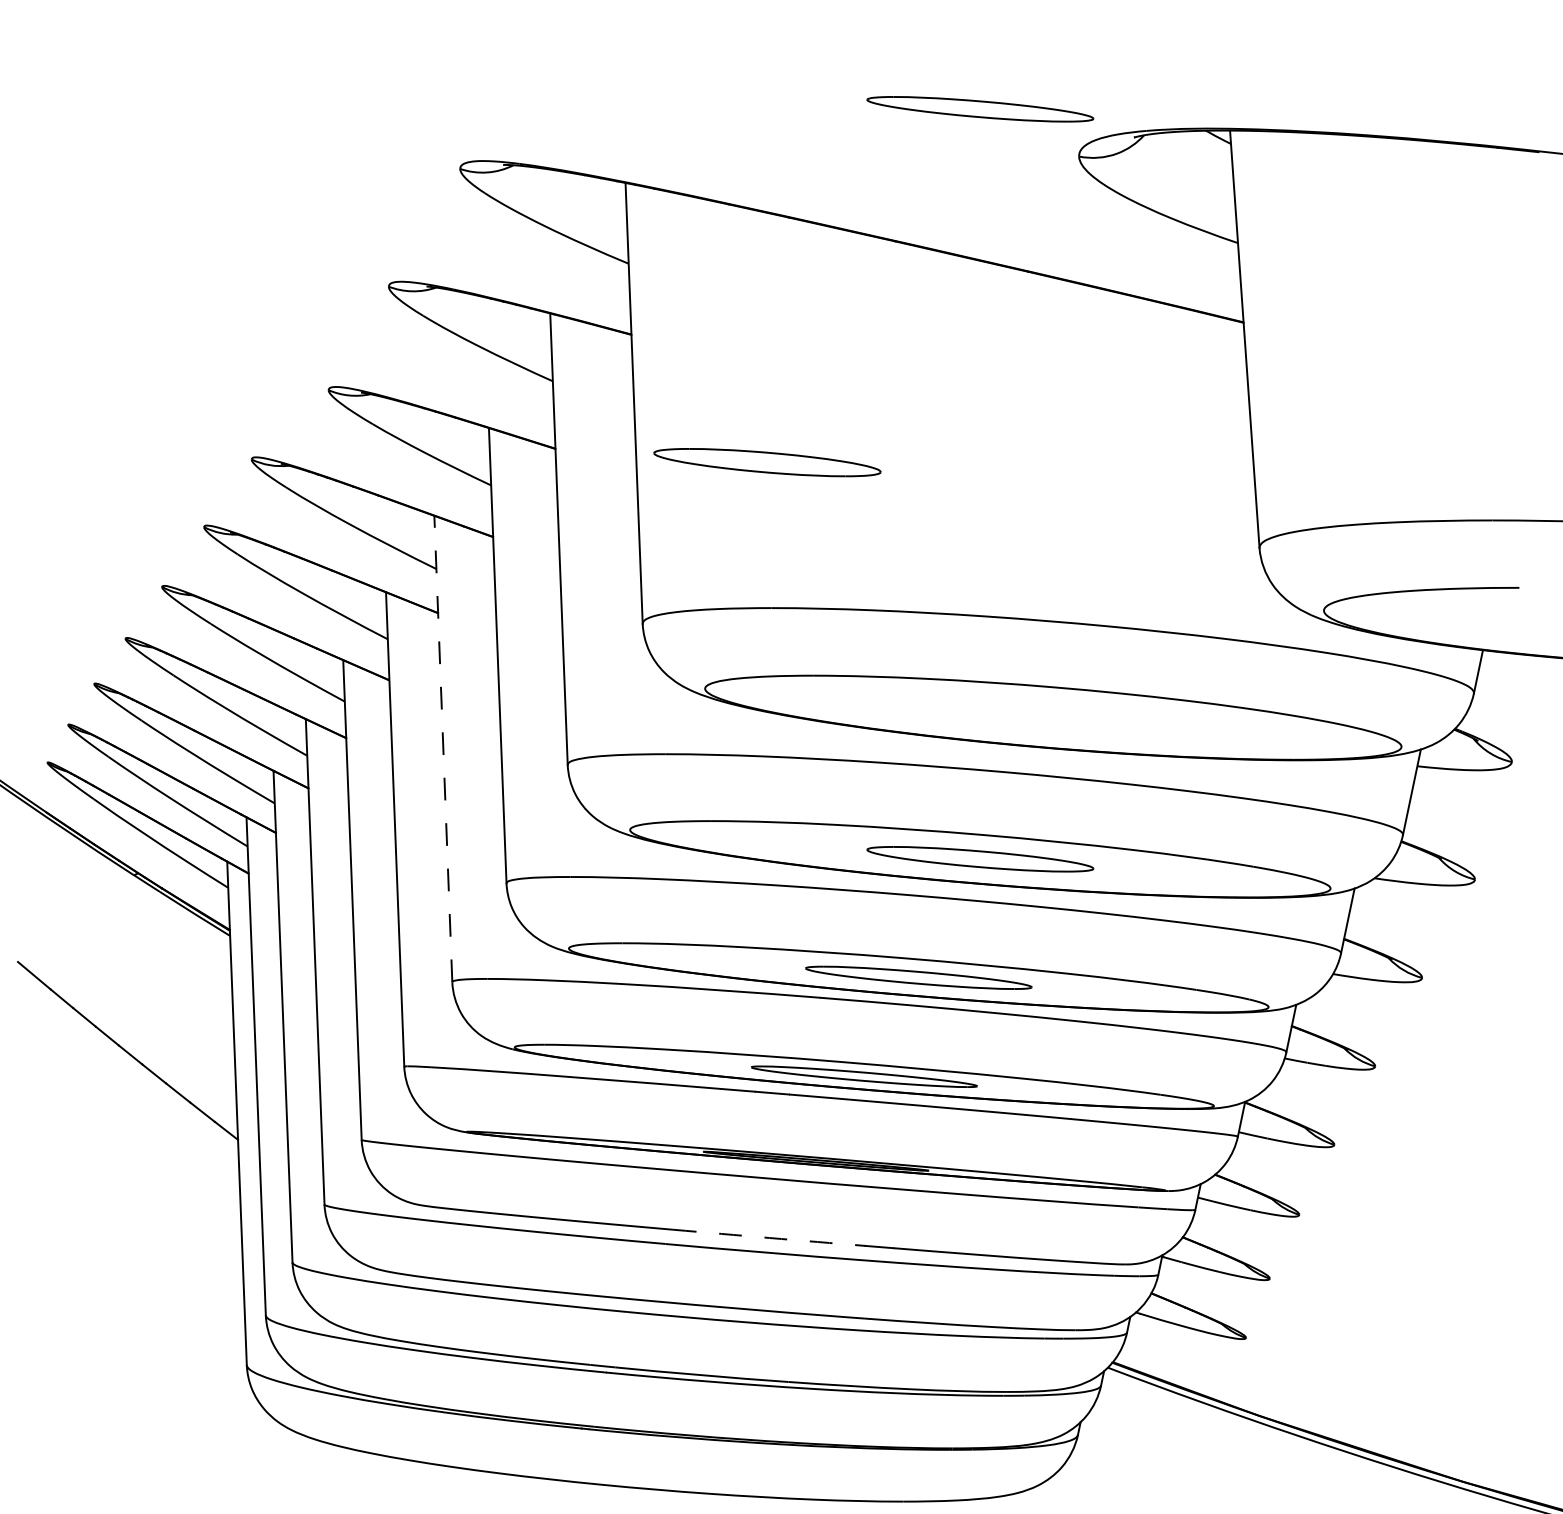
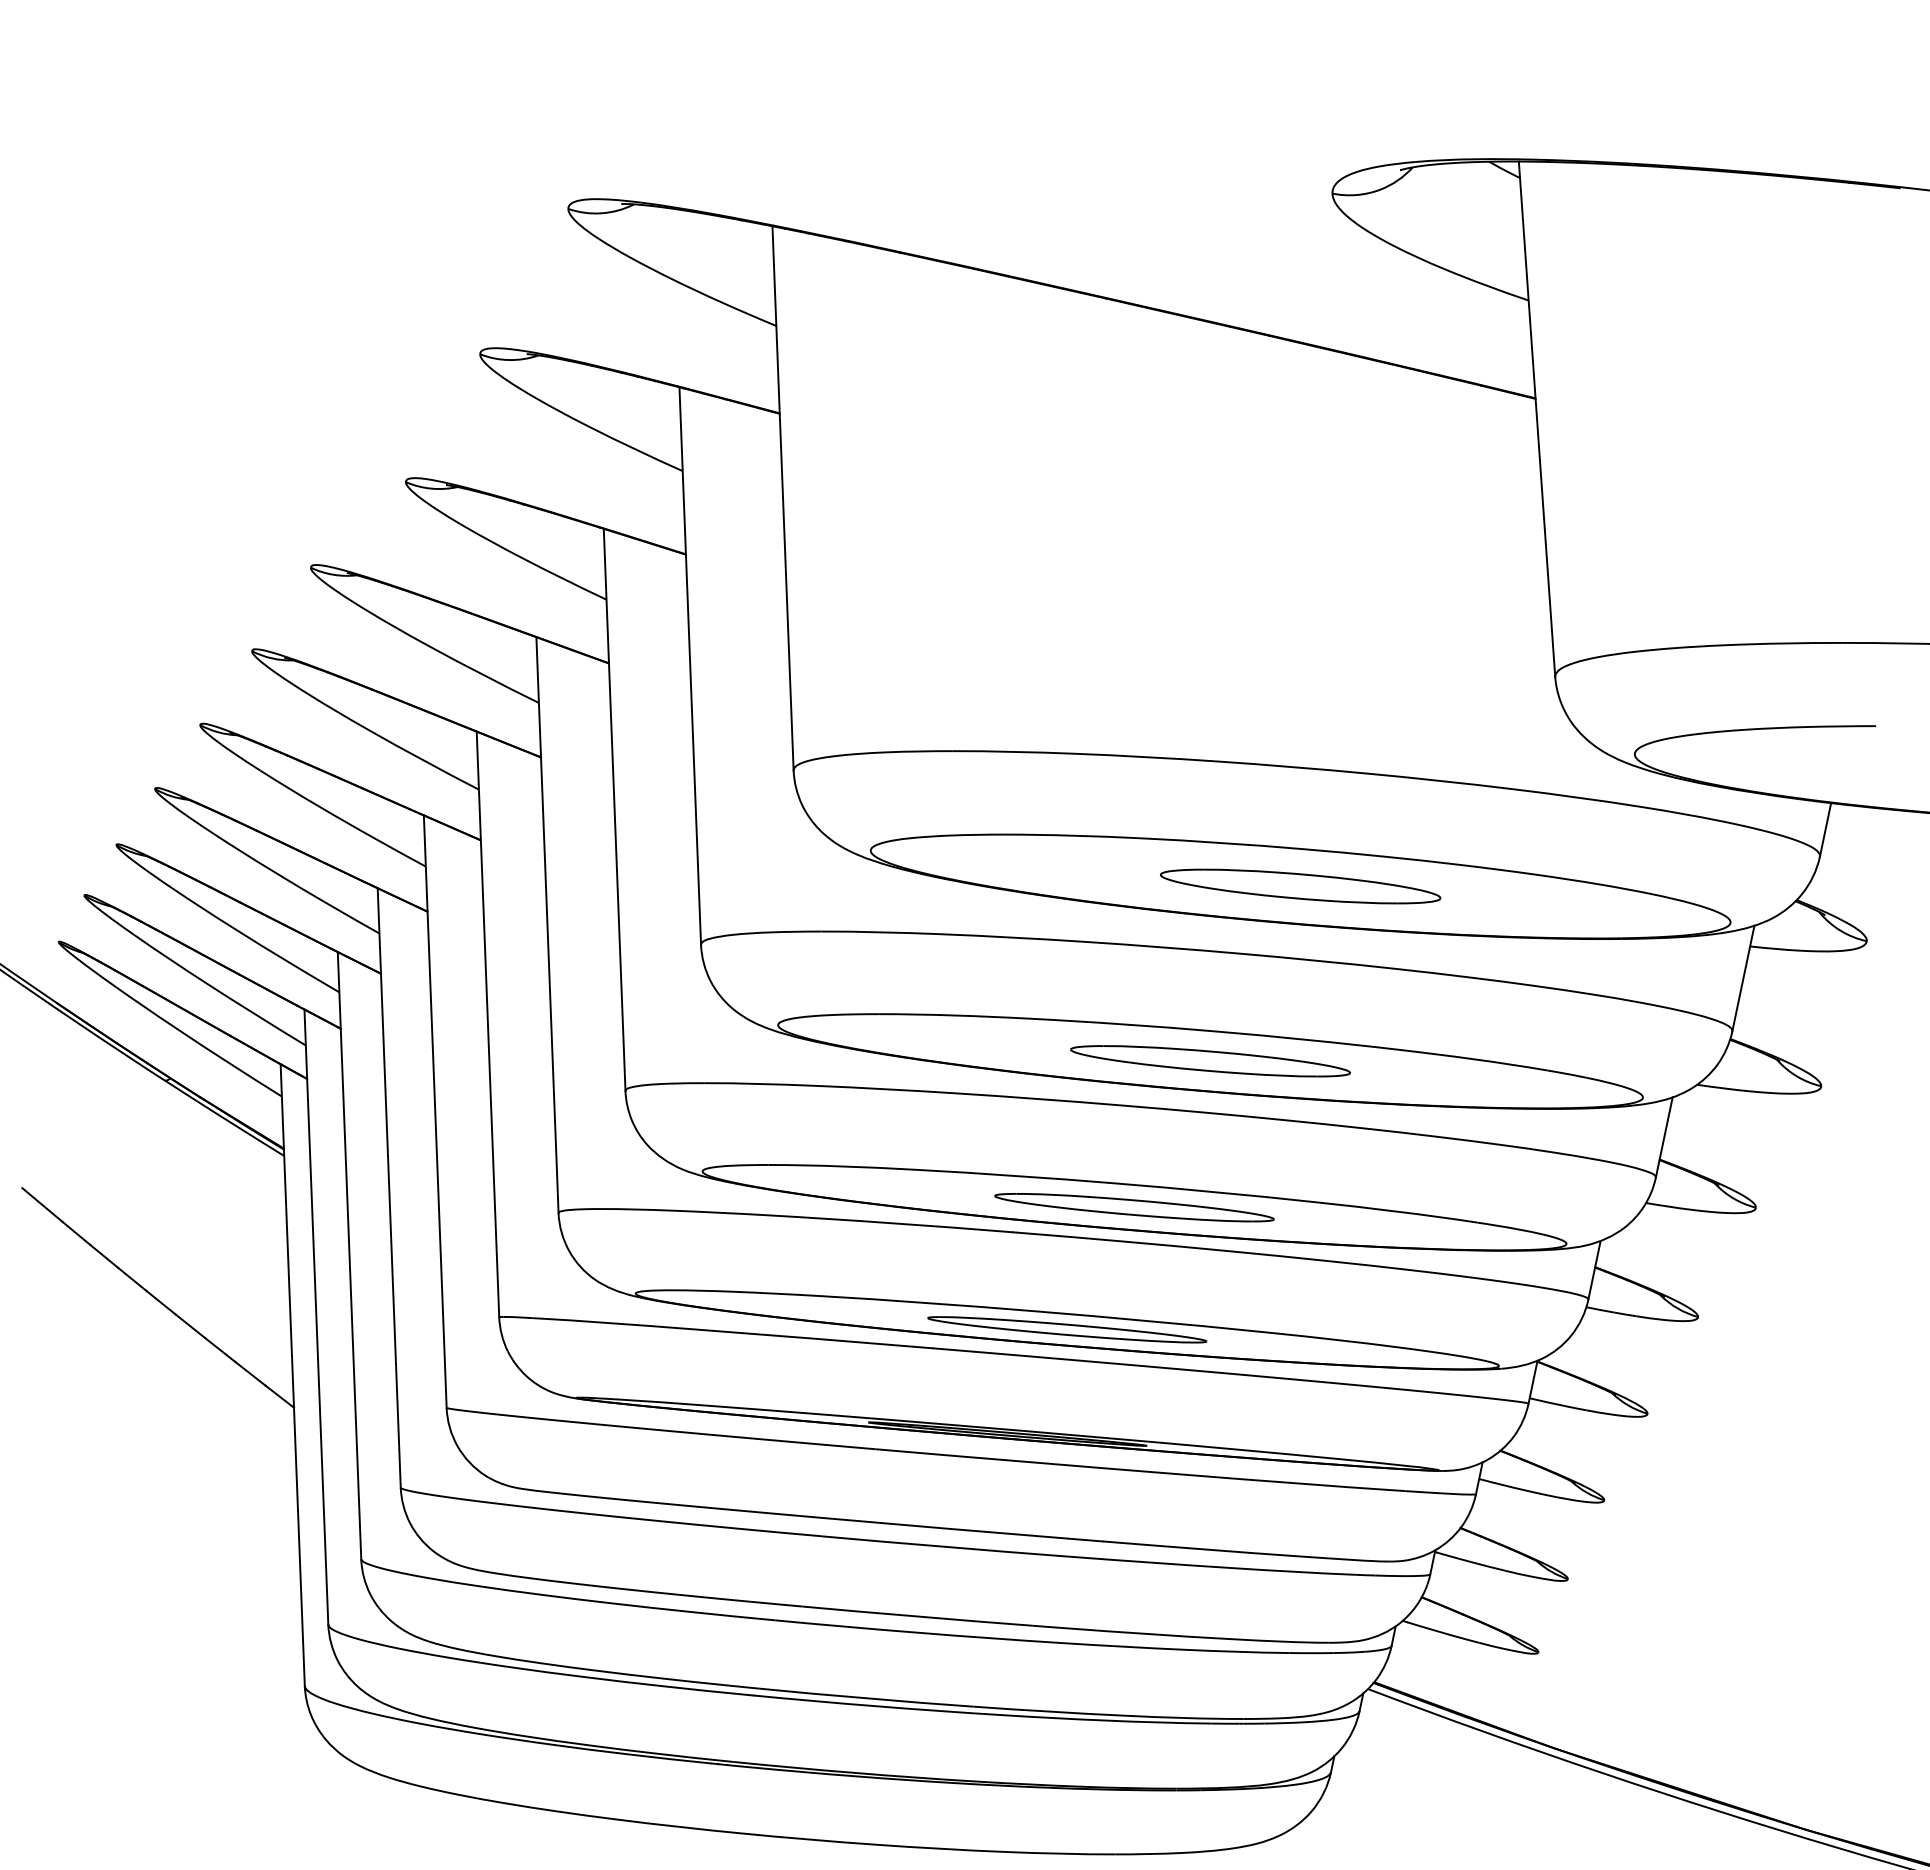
part: (980, 109) -> (1210, 135), removed
part: (767, 462) -> (1300, 886), moved
line: (443, 748) -> (547, 924), dashed -> solid
arc: (769, 1237) -> (950, 1528), dashed -> solid

